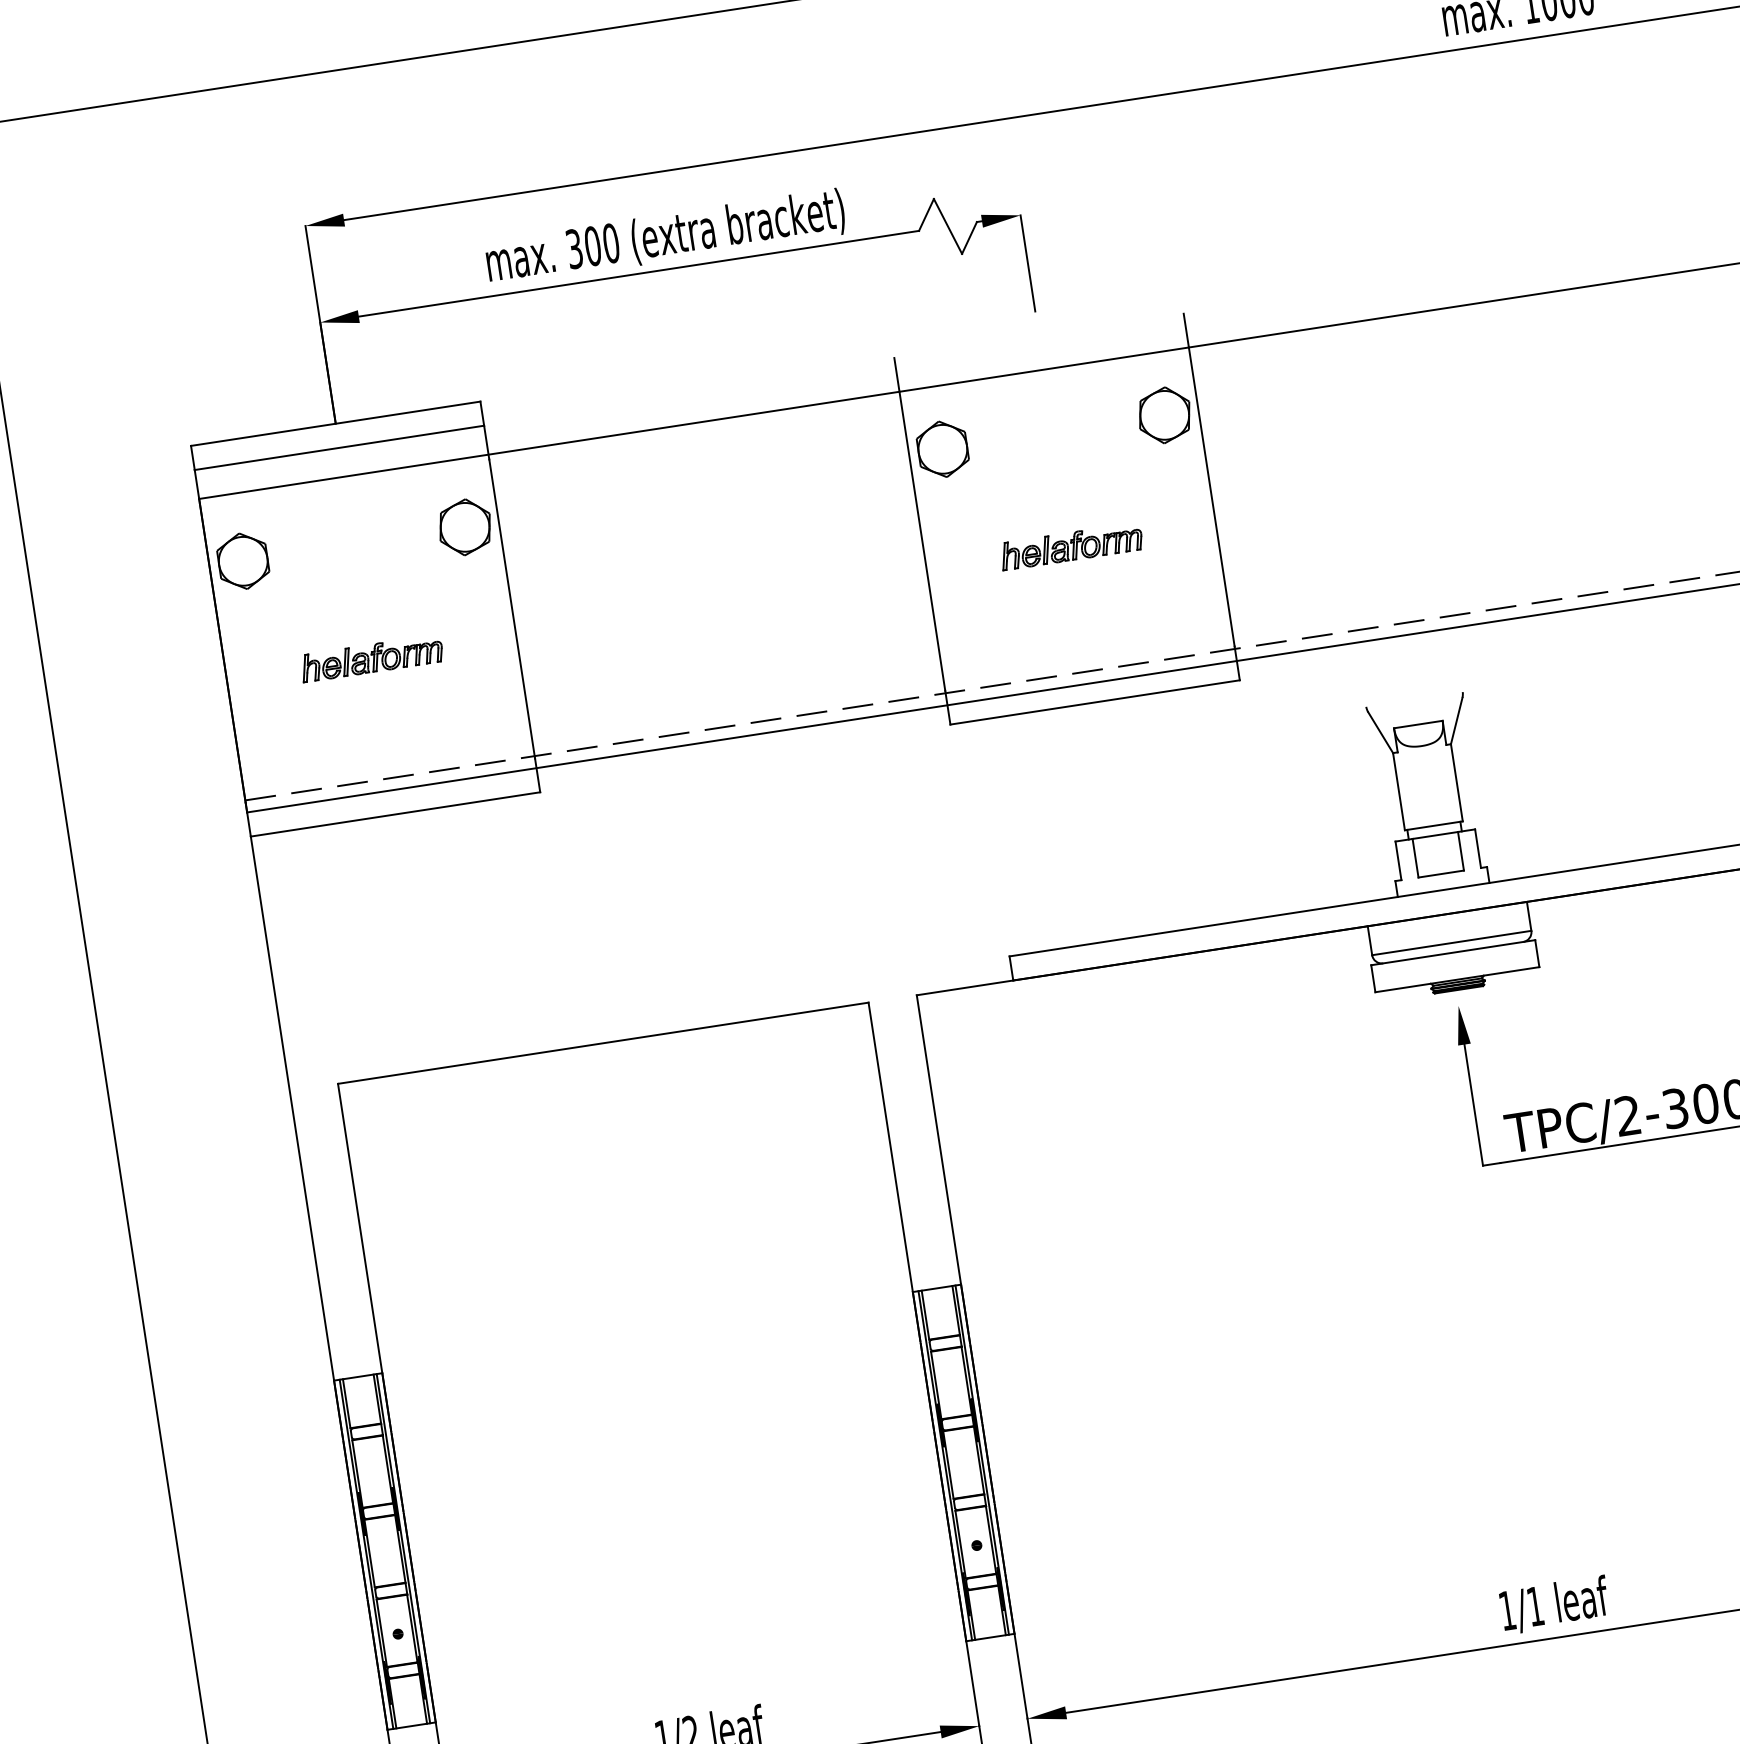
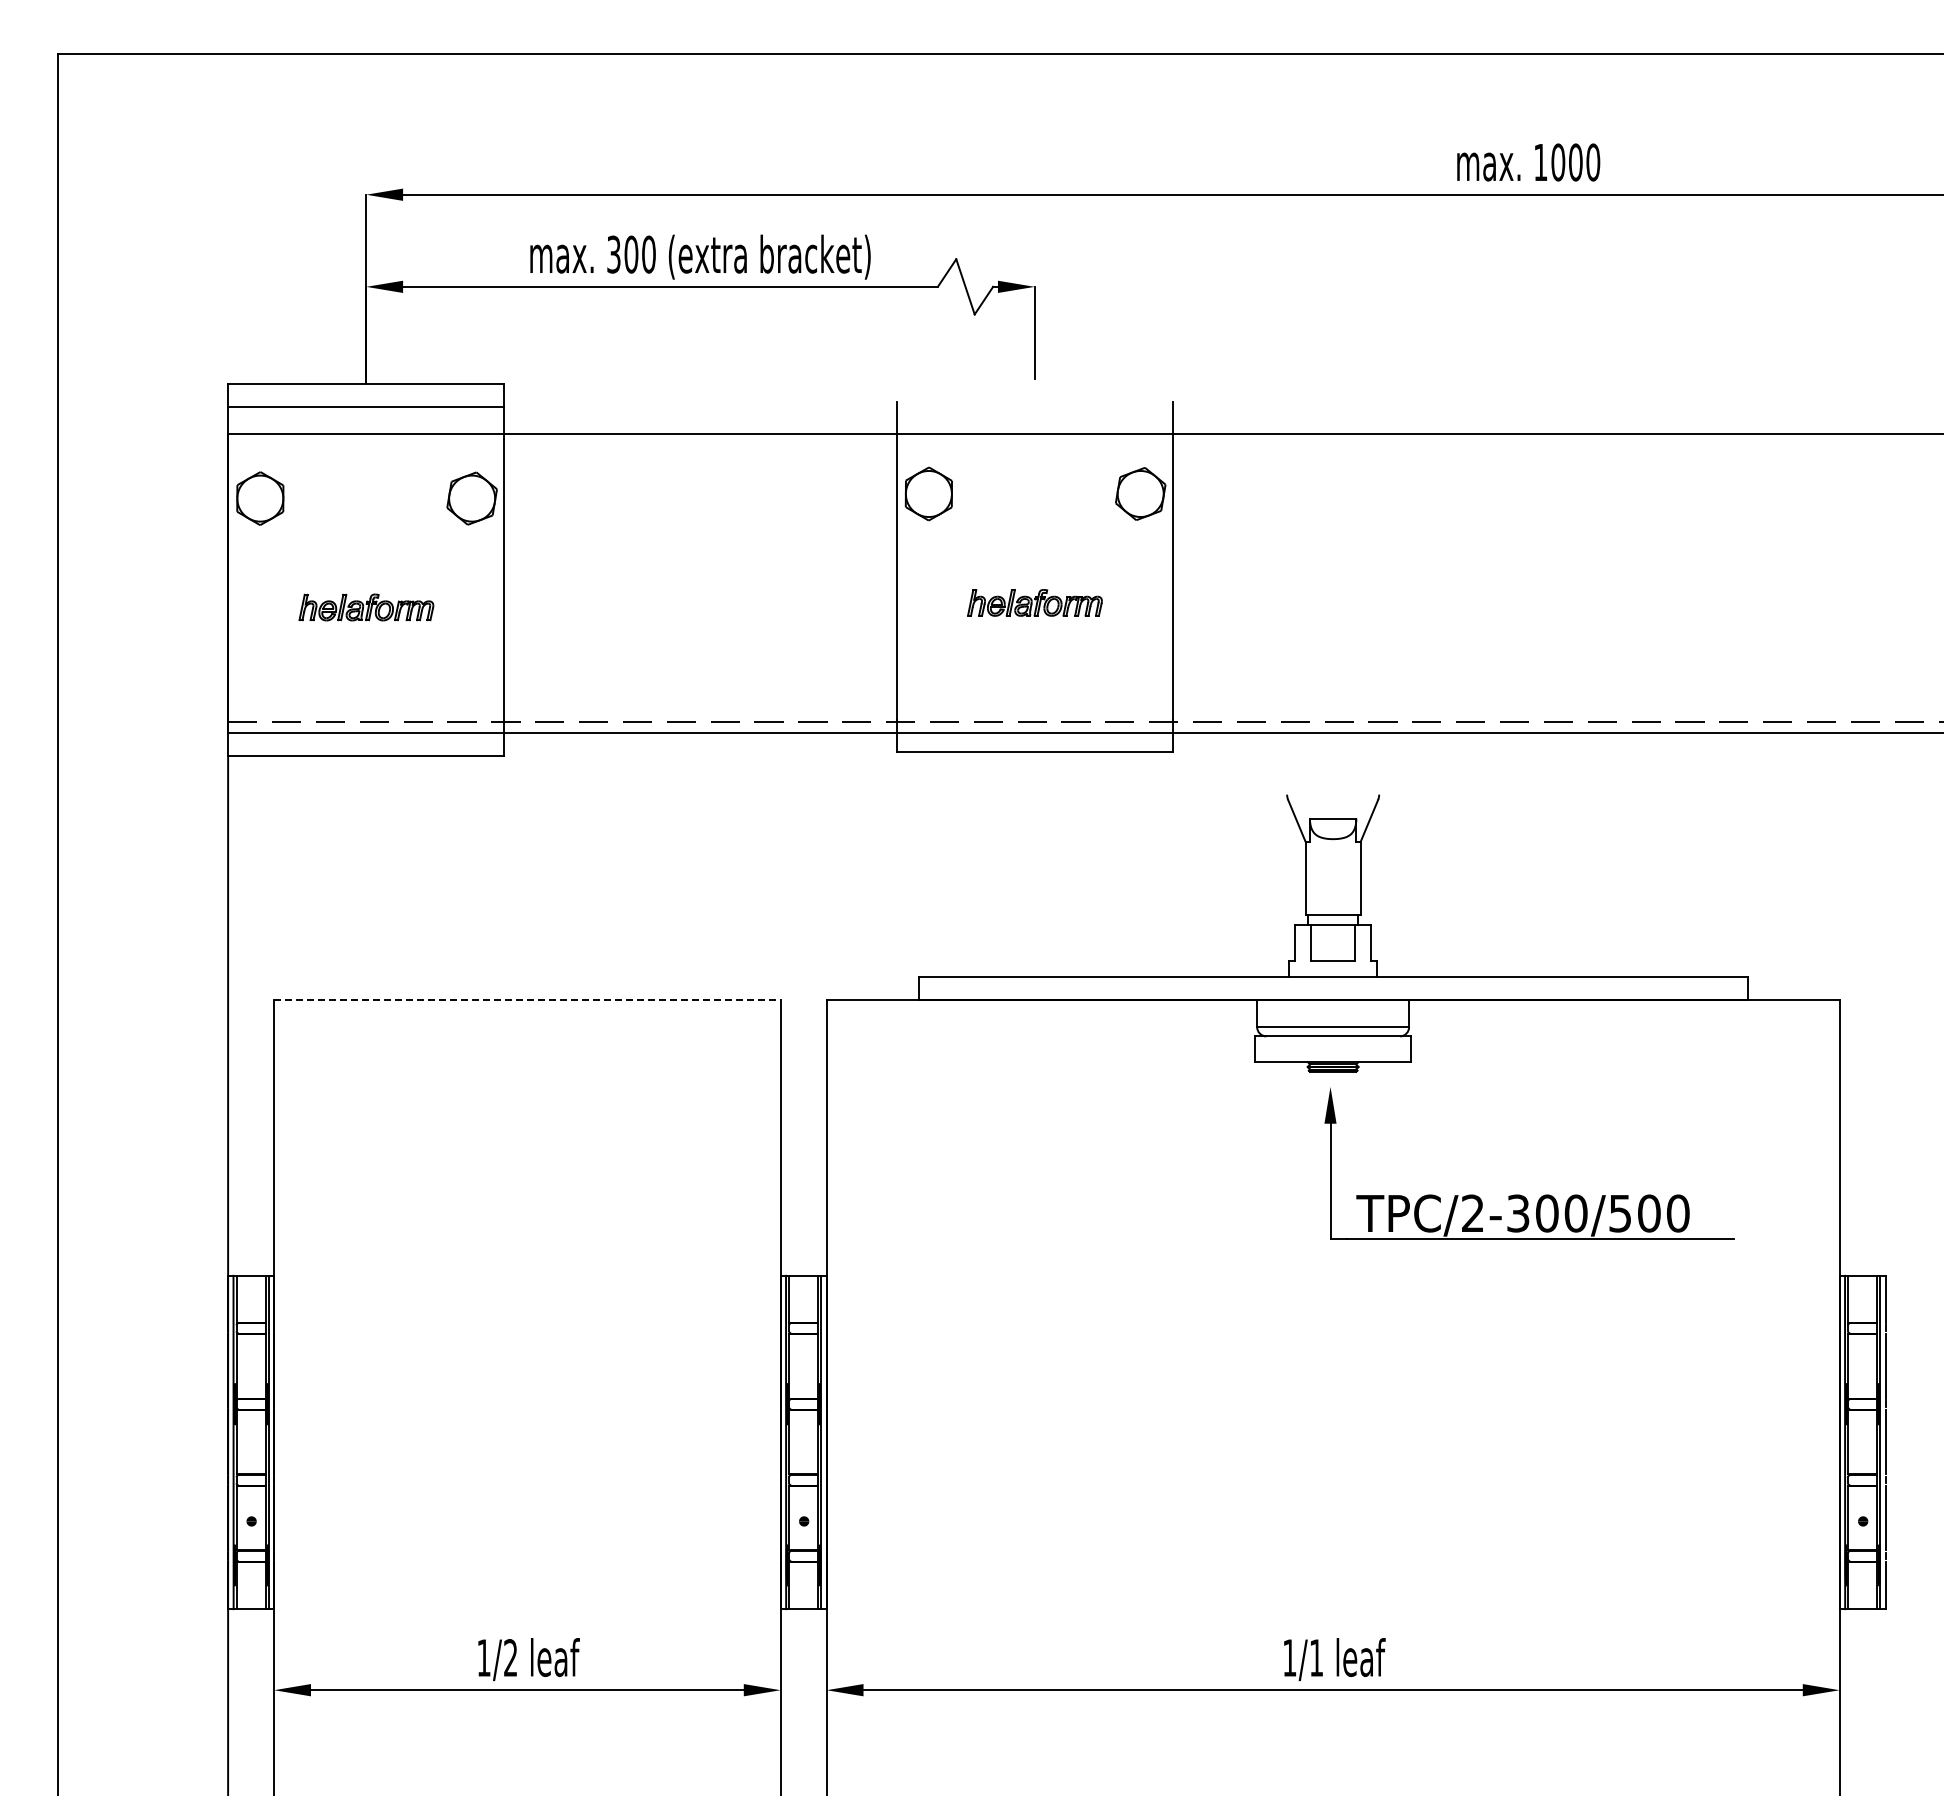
line: (603, 1043) -> (527, 999), solid -> dashed

